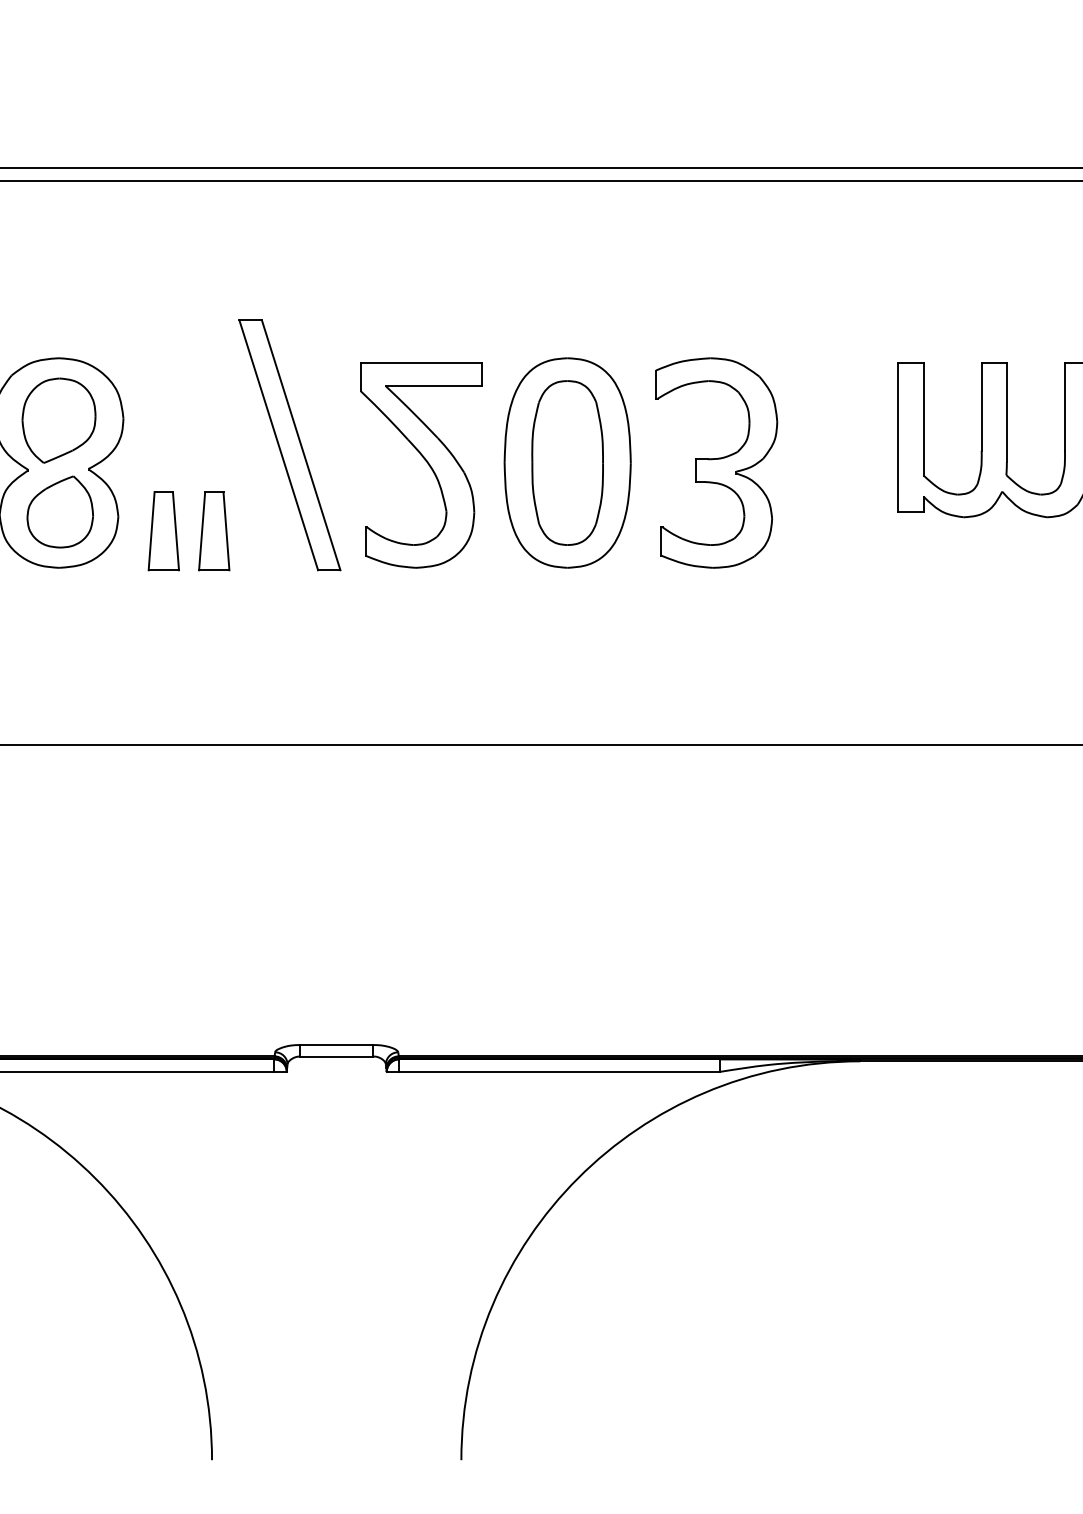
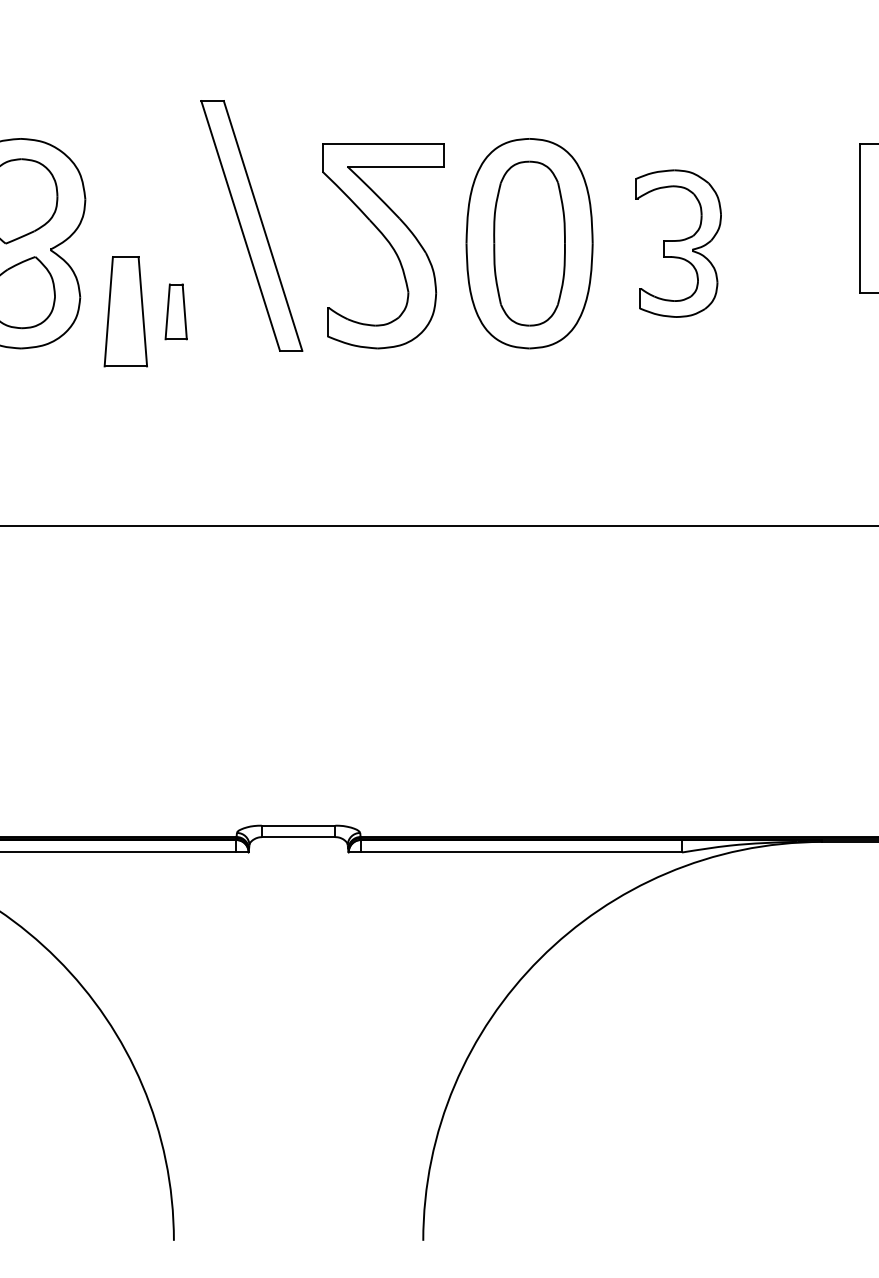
part: (716, 462) -> (678, 243), size x0.7
part: (163, 531) -> (125, 312), size x1.4
part: (214, 531) -> (176, 312), size x0.7

